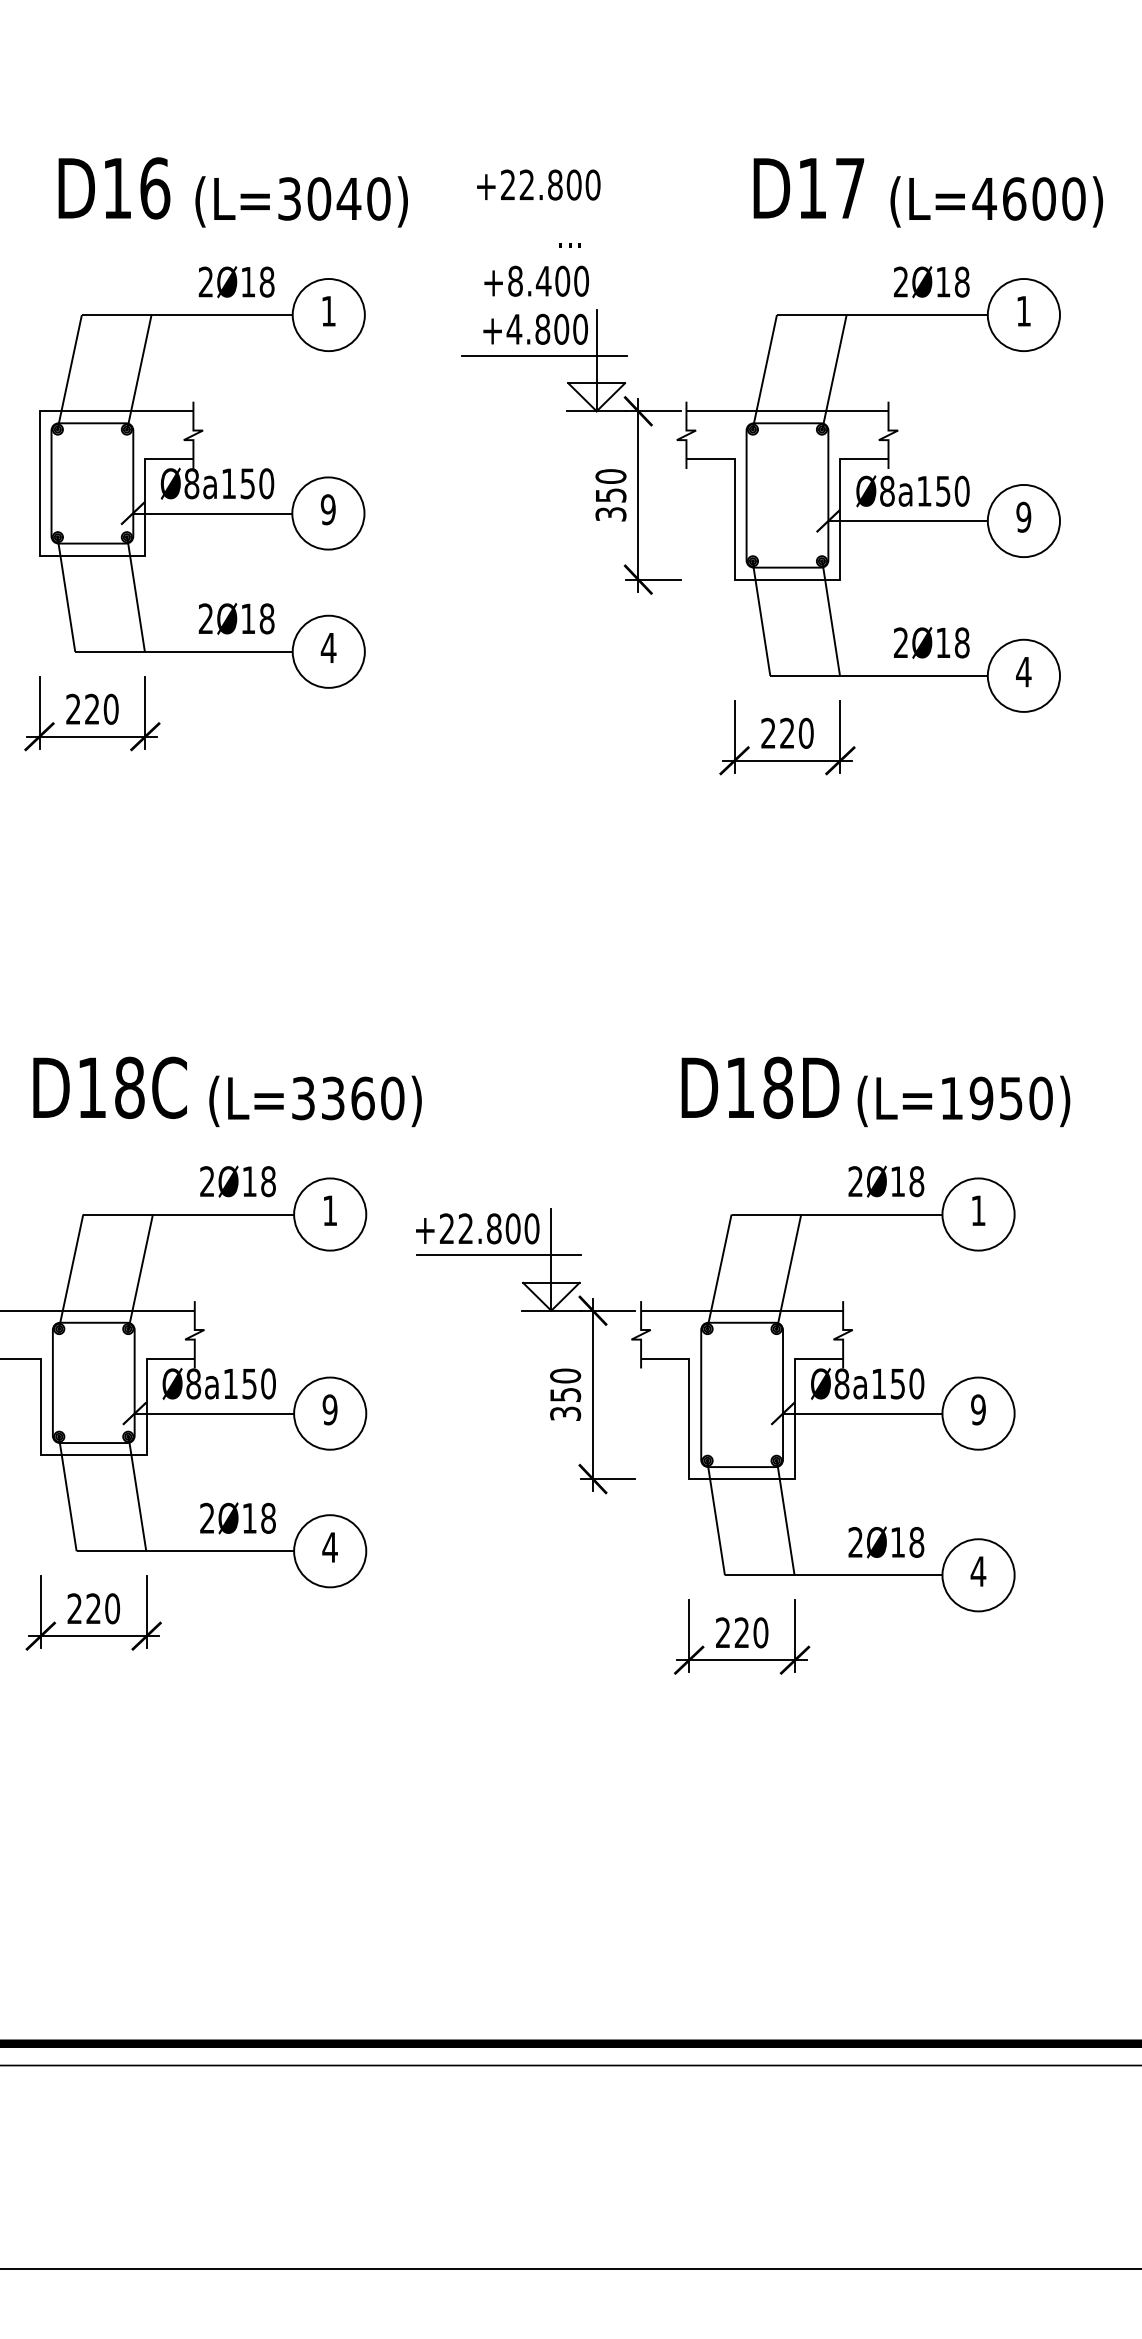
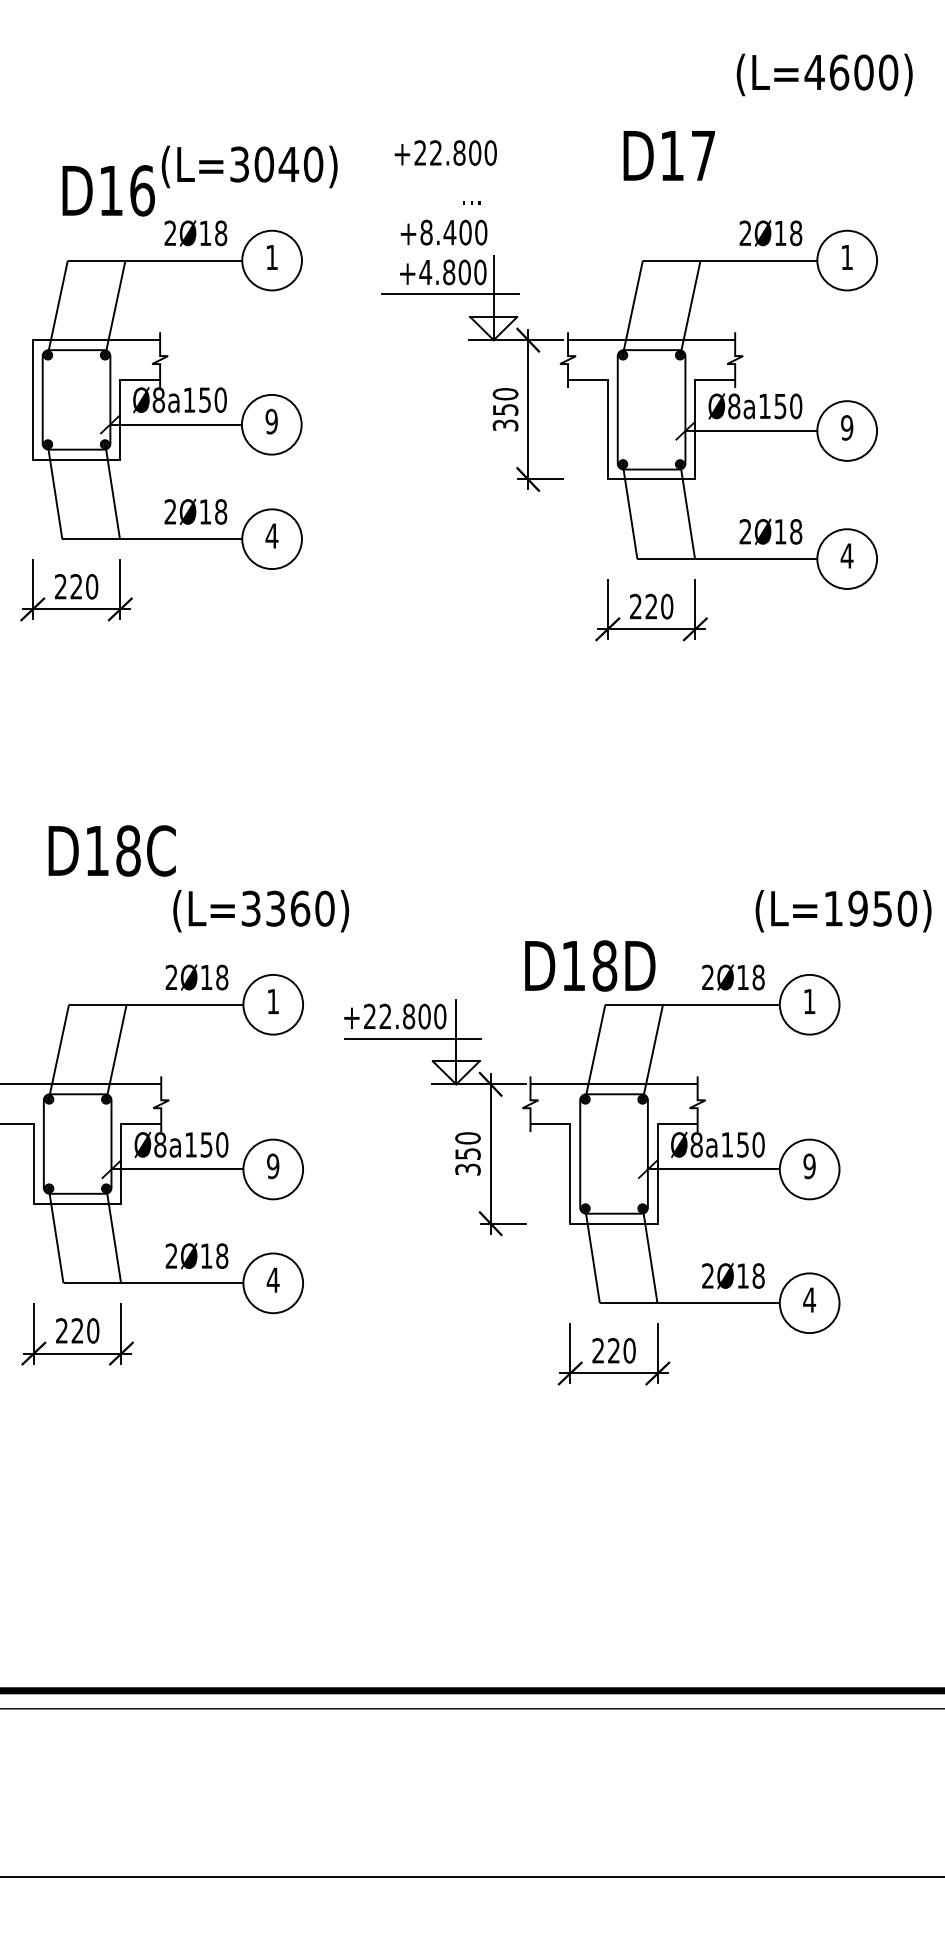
text: (114, 188) -> (108, 190), moved
text: (996, 201) -> (824, 74), moved
text: (109, 1087) -> (111, 850), moved
text: (760, 1087) -> (590, 965), moved
text: (963, 1101) -> (843, 911), moved

